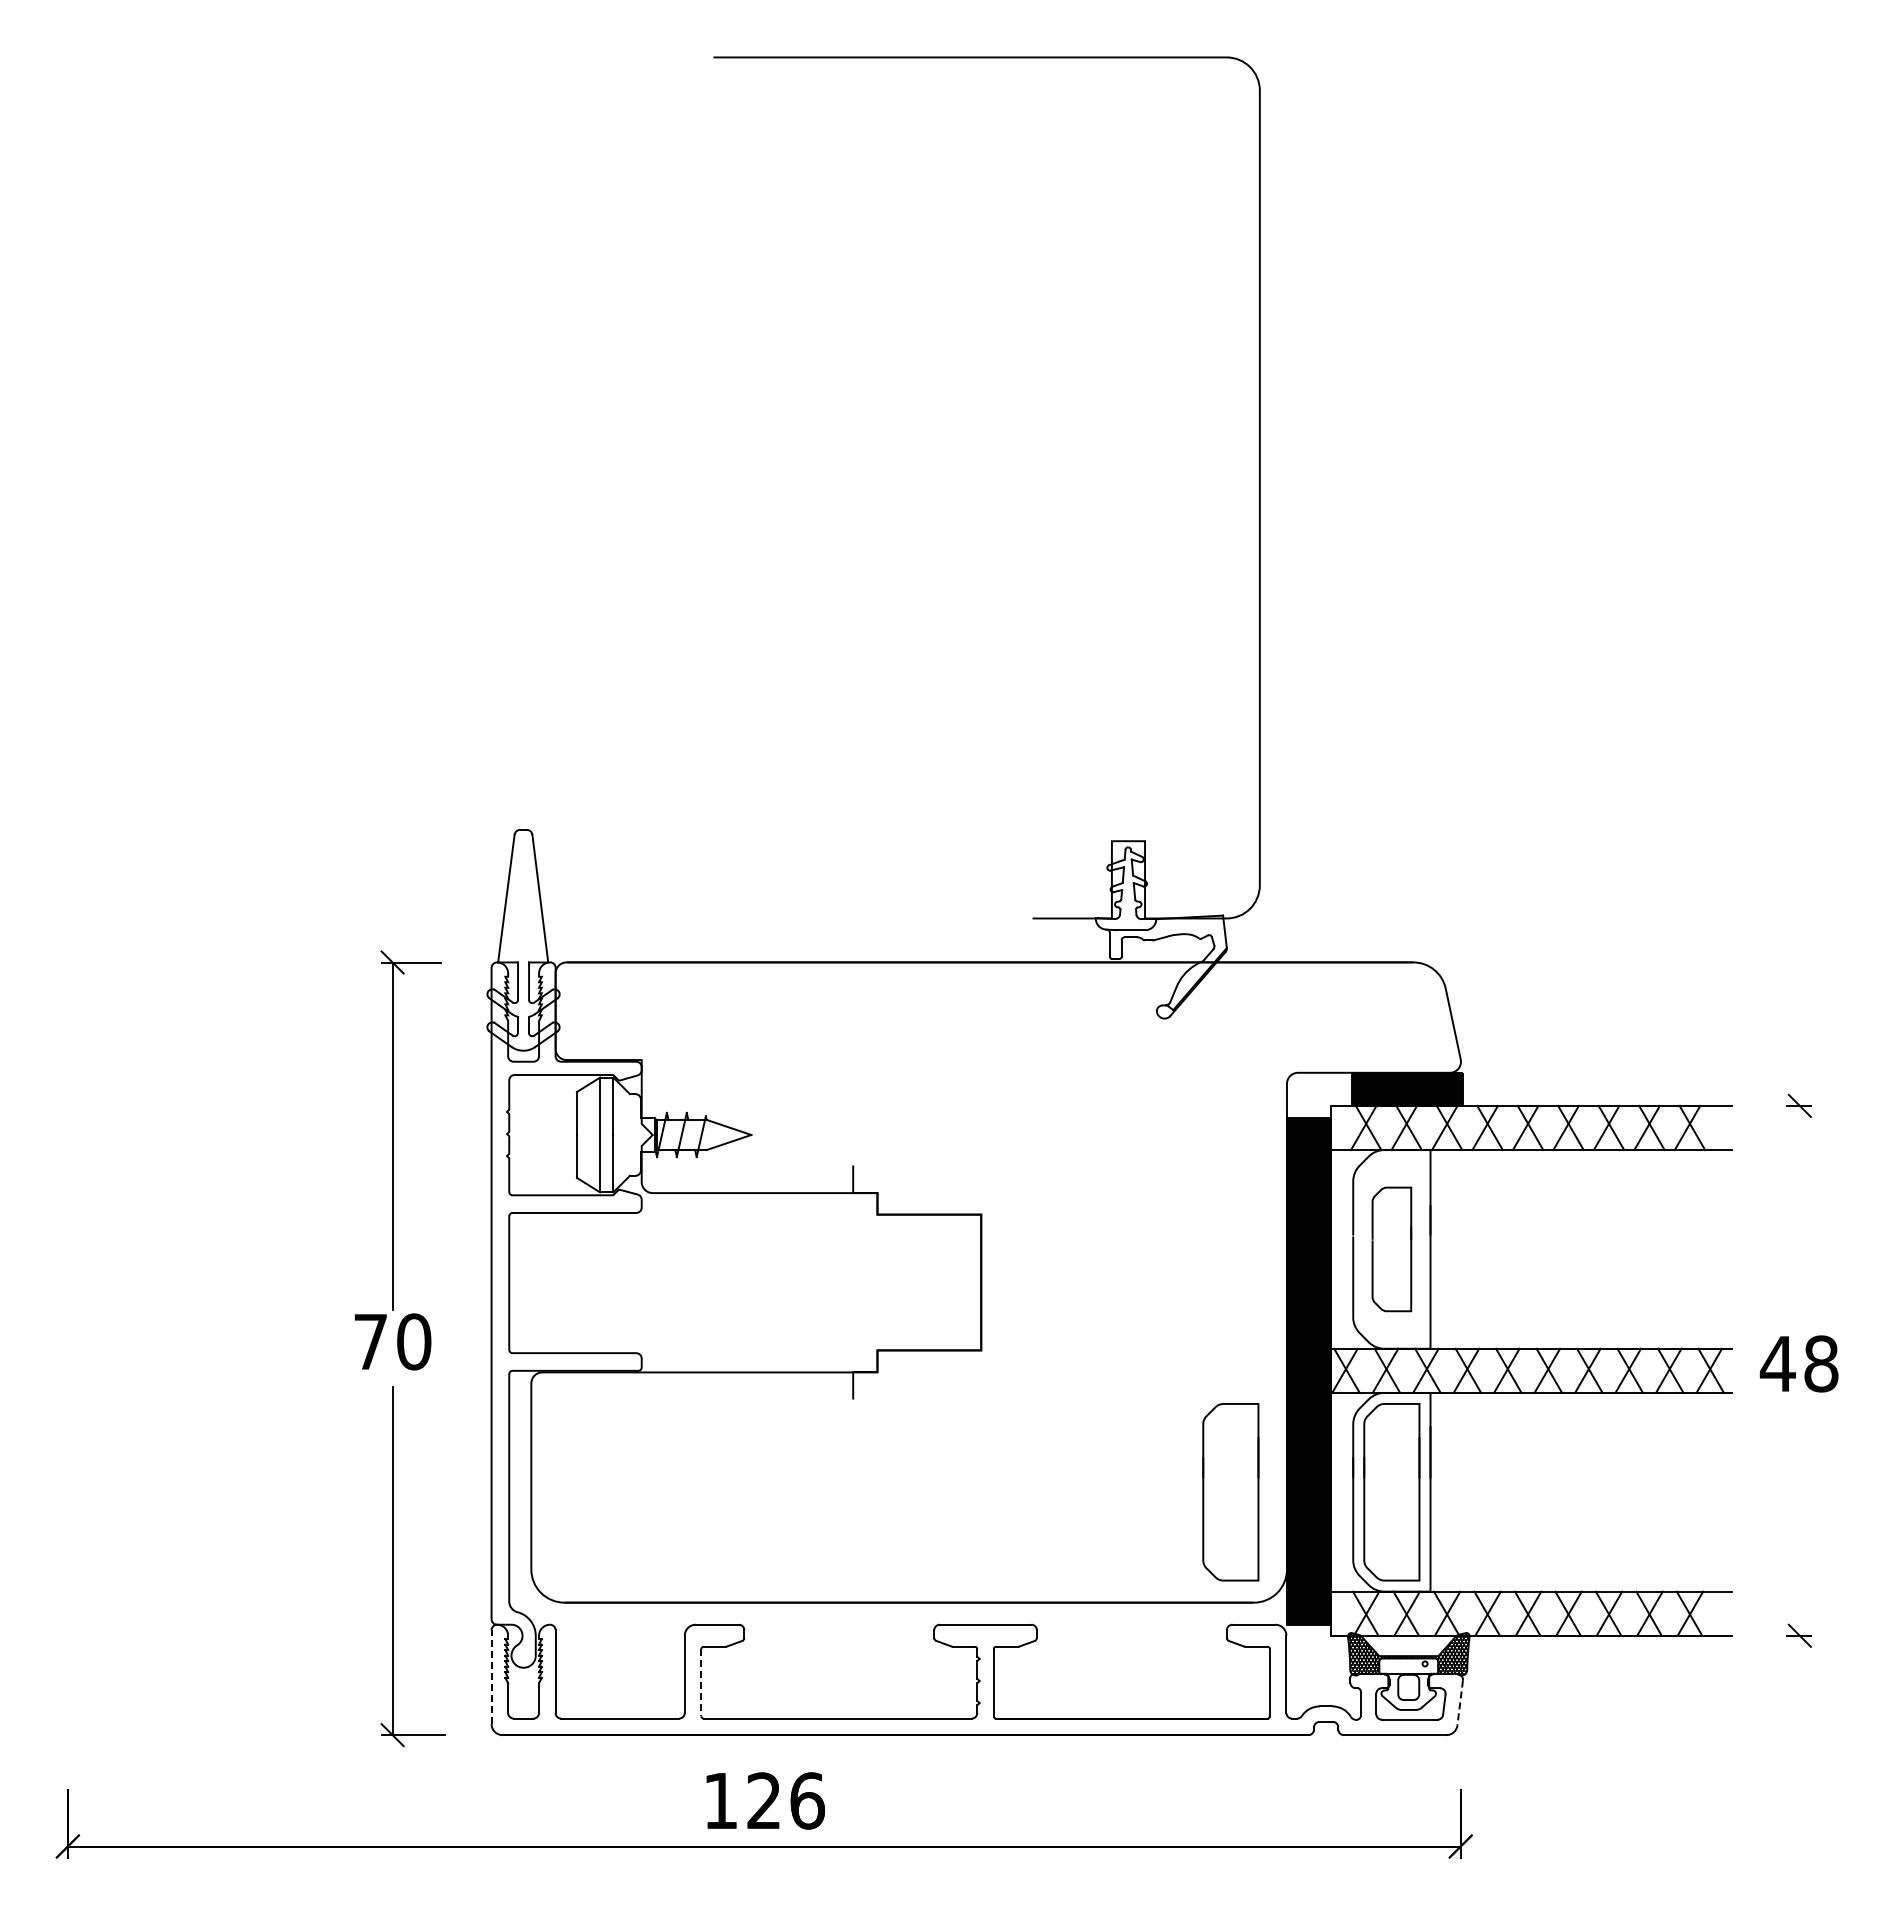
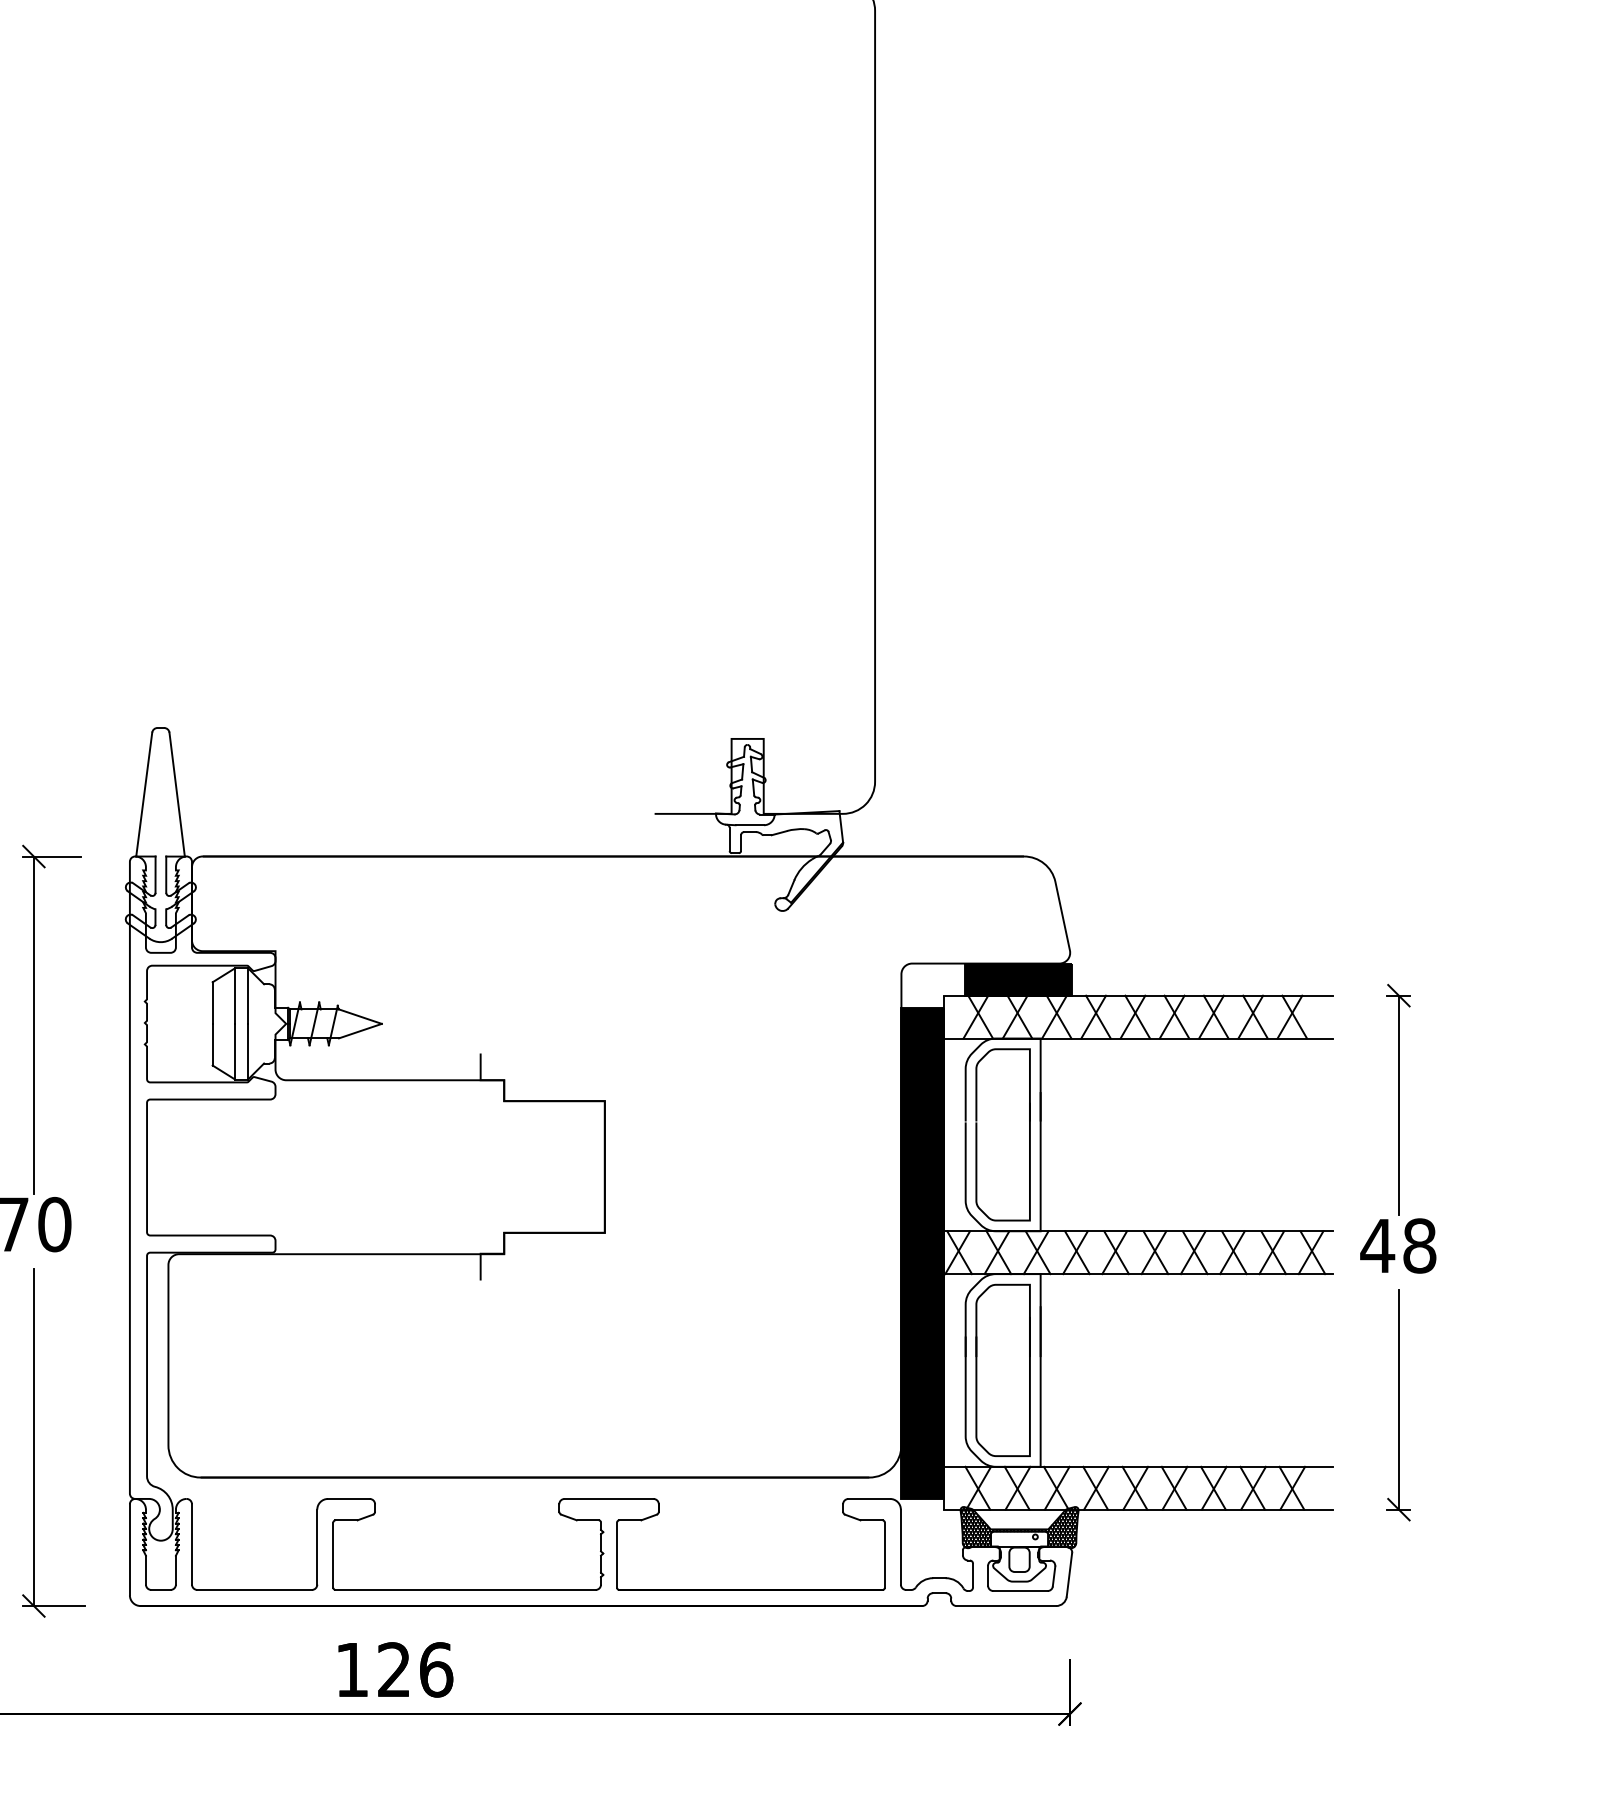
line: (1799, 1218) -> (1398, 1104), added
part: (1391, 1249) -> (1002, 1134), size x1.43
part: (1230, 1492) -> (846, 1370), removed
line: (1799, 1522) -> (1398, 1399), added
line: (491, 1677) -> (129, 1550), dashed -> solid
line: (701, 1682) -> (333, 1554), dashed -> solid
line: (1460, 1703) -> (1069, 1575), dashed -> solid

